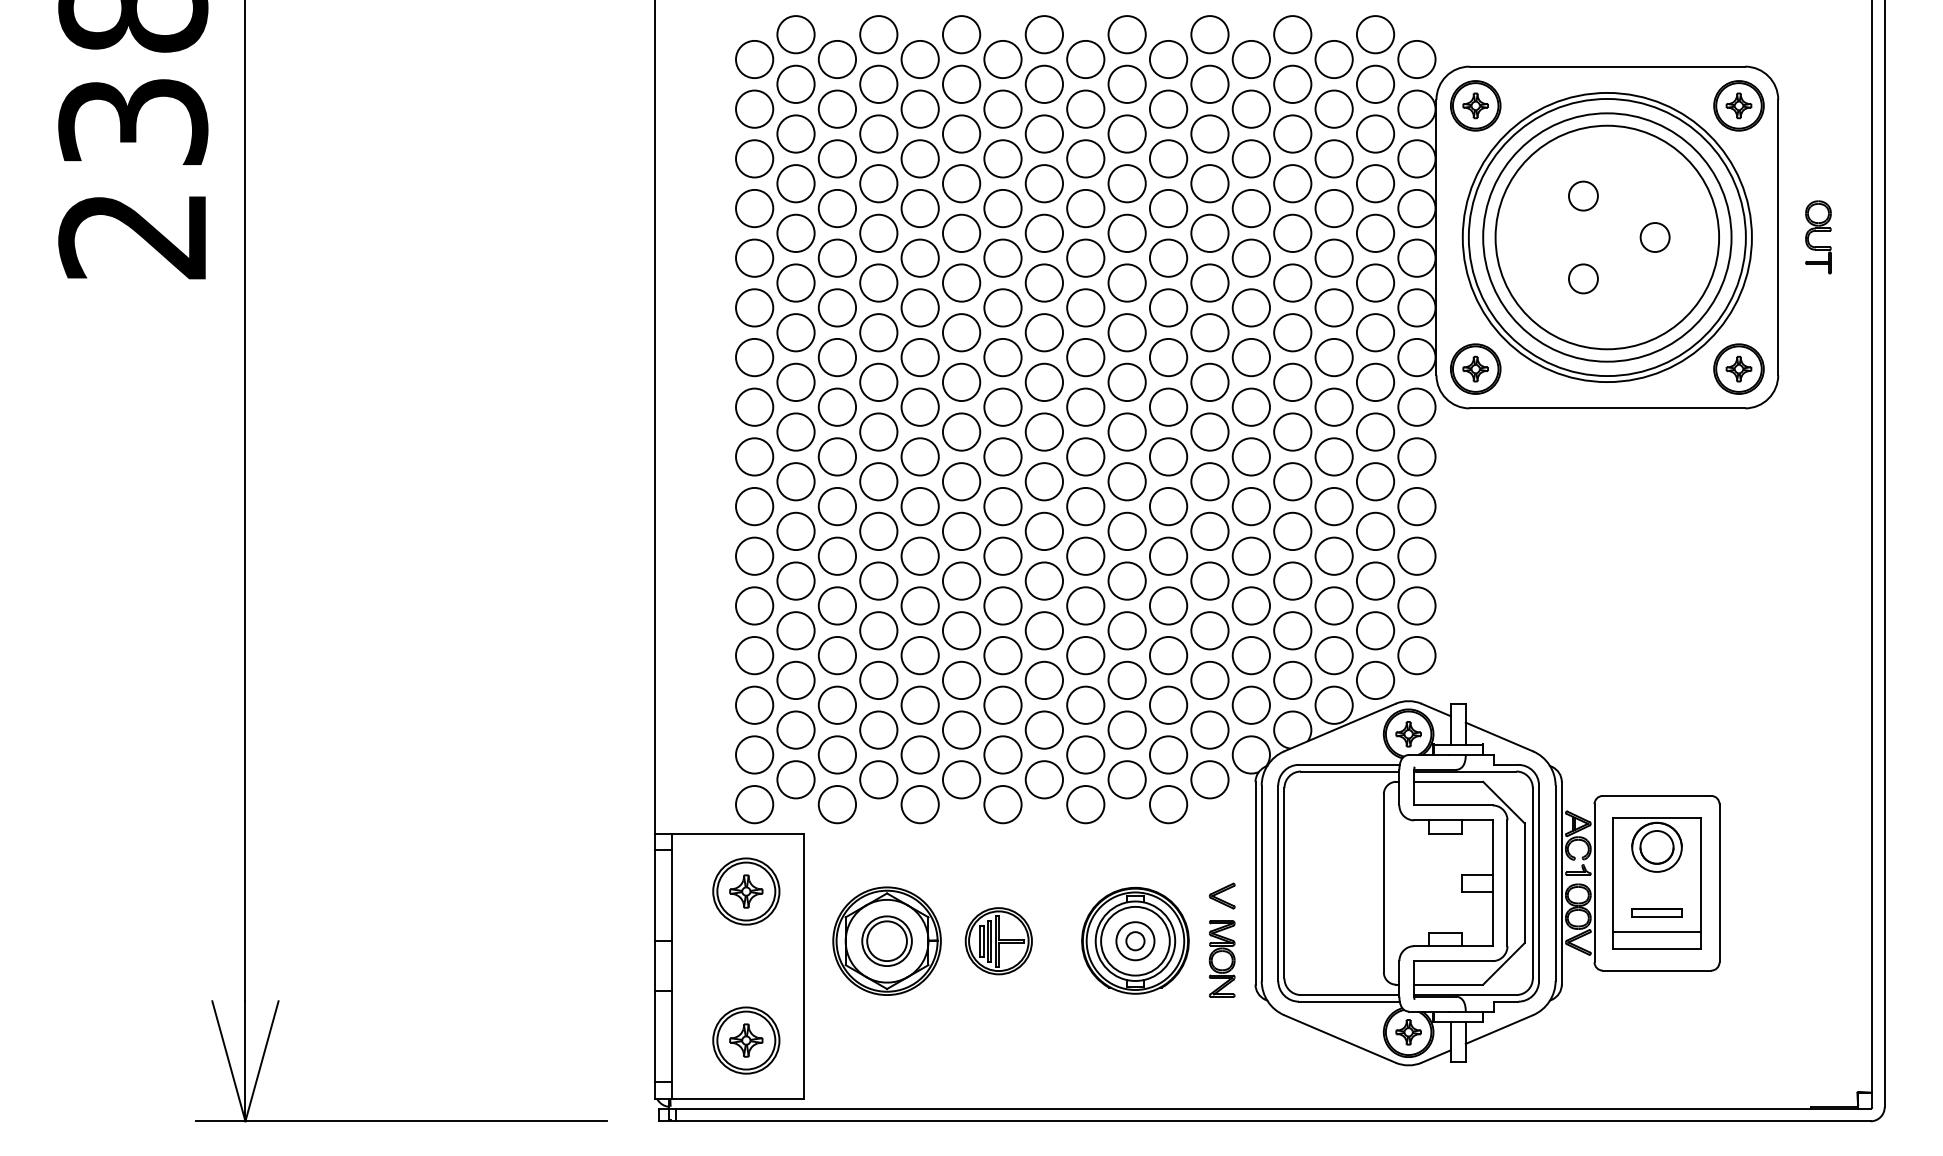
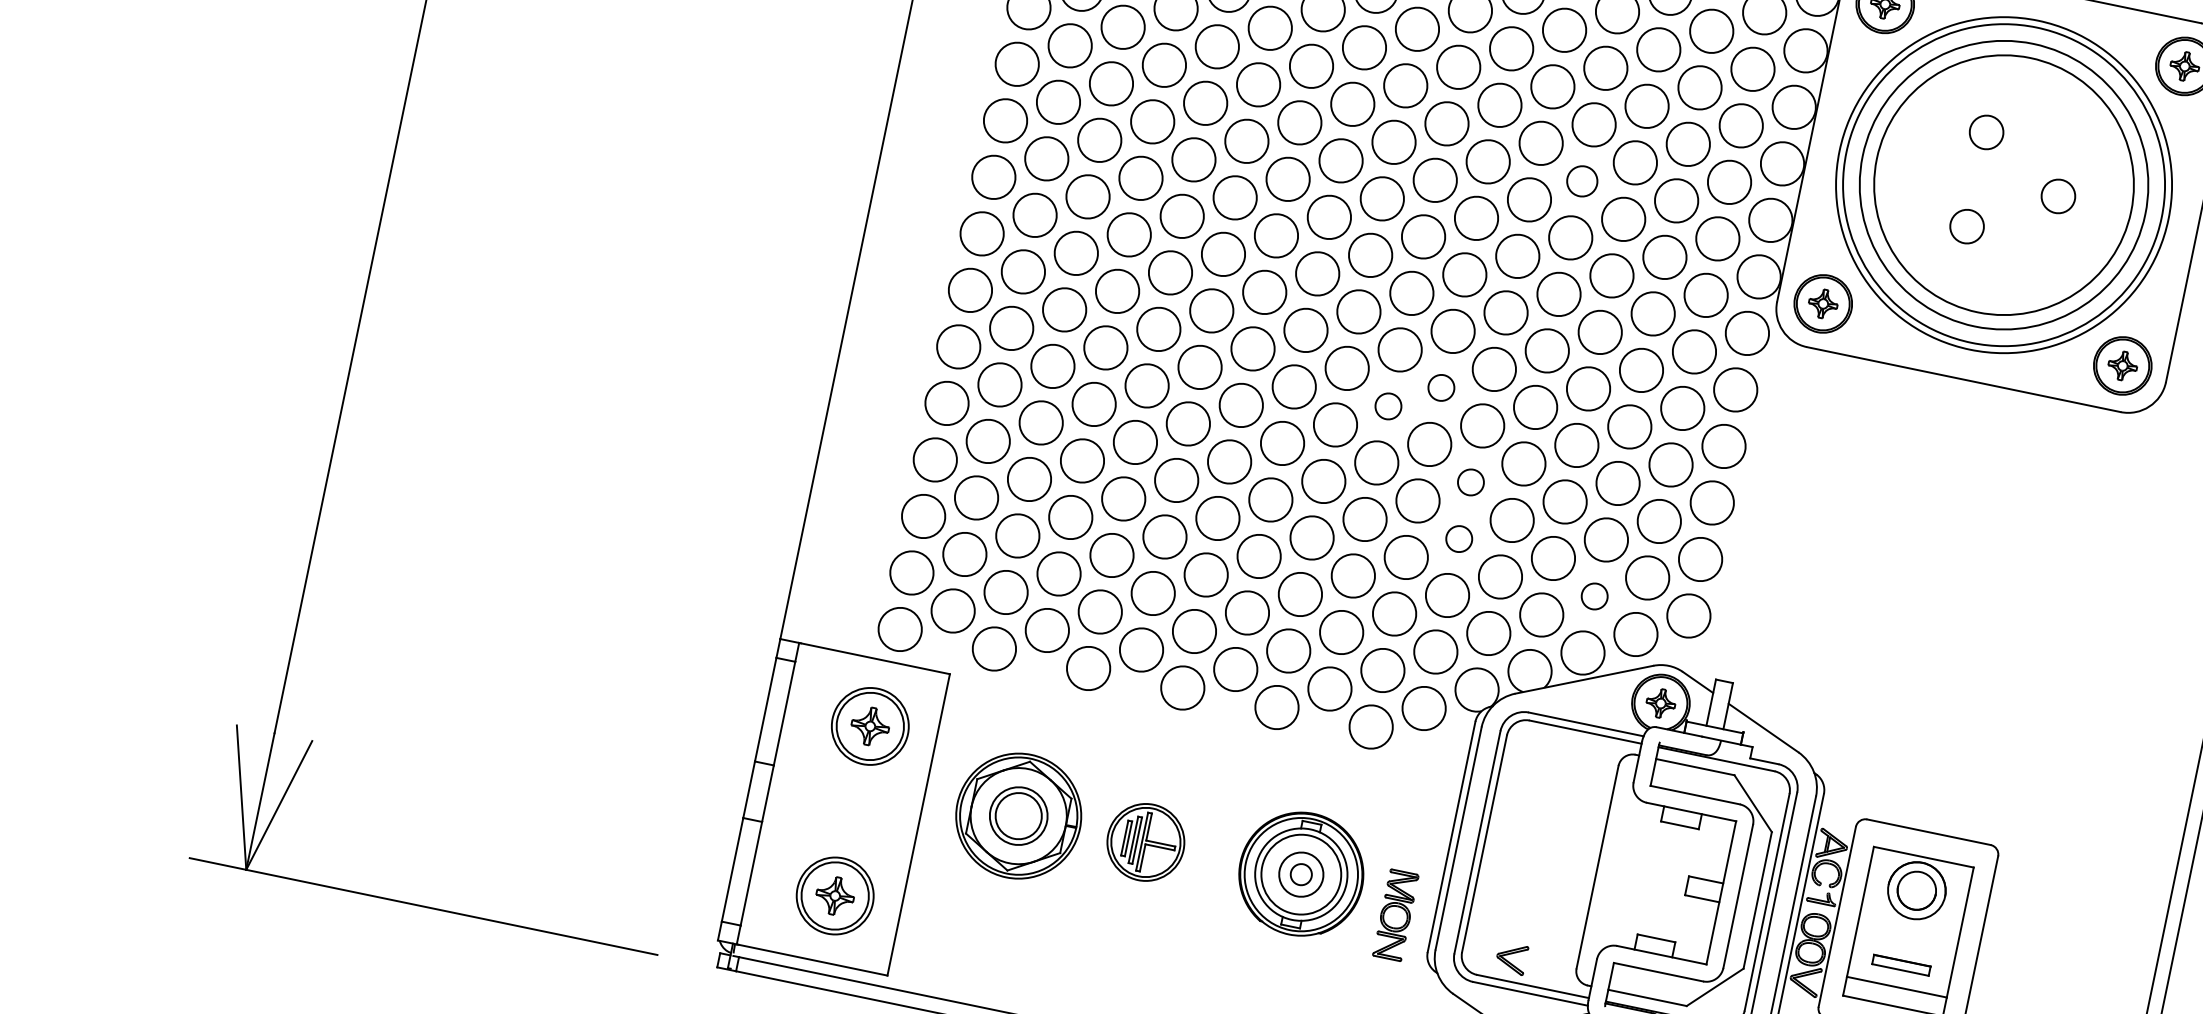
circle: (1250, 307) -> (1581, 180), size x0.7
circle: (1168, 506) -> (1441, 387), size x0.6
circle: (1126, 531) -> (1387, 406), size x0.6
circle: (1209, 580) -> (1470, 481), size x0.6
circle: (1209, 630) -> (1458, 538), size x0.6
circle: (1333, 655) -> (1593, 596), size x0.6
part: (1221, 895) -> (1510, 957), moved

